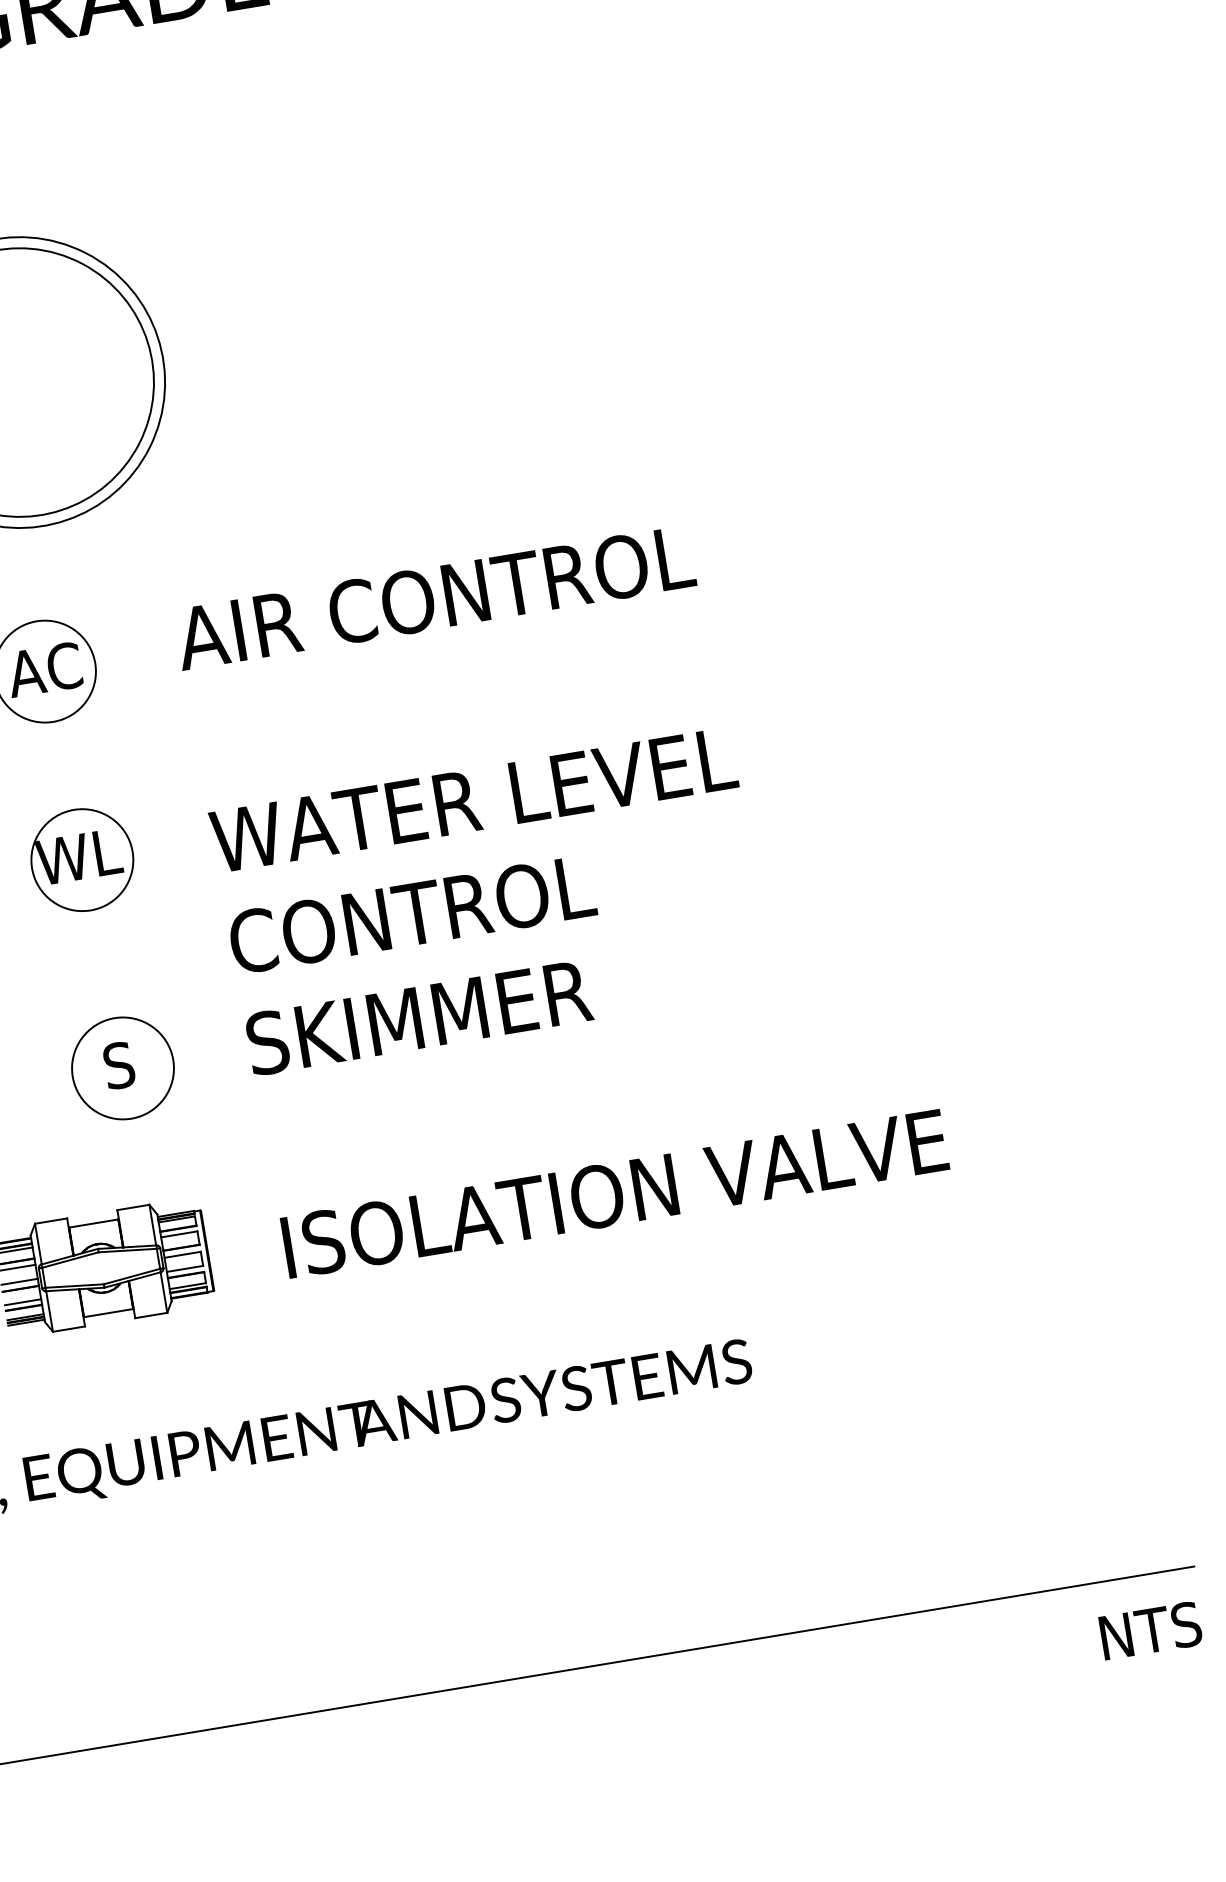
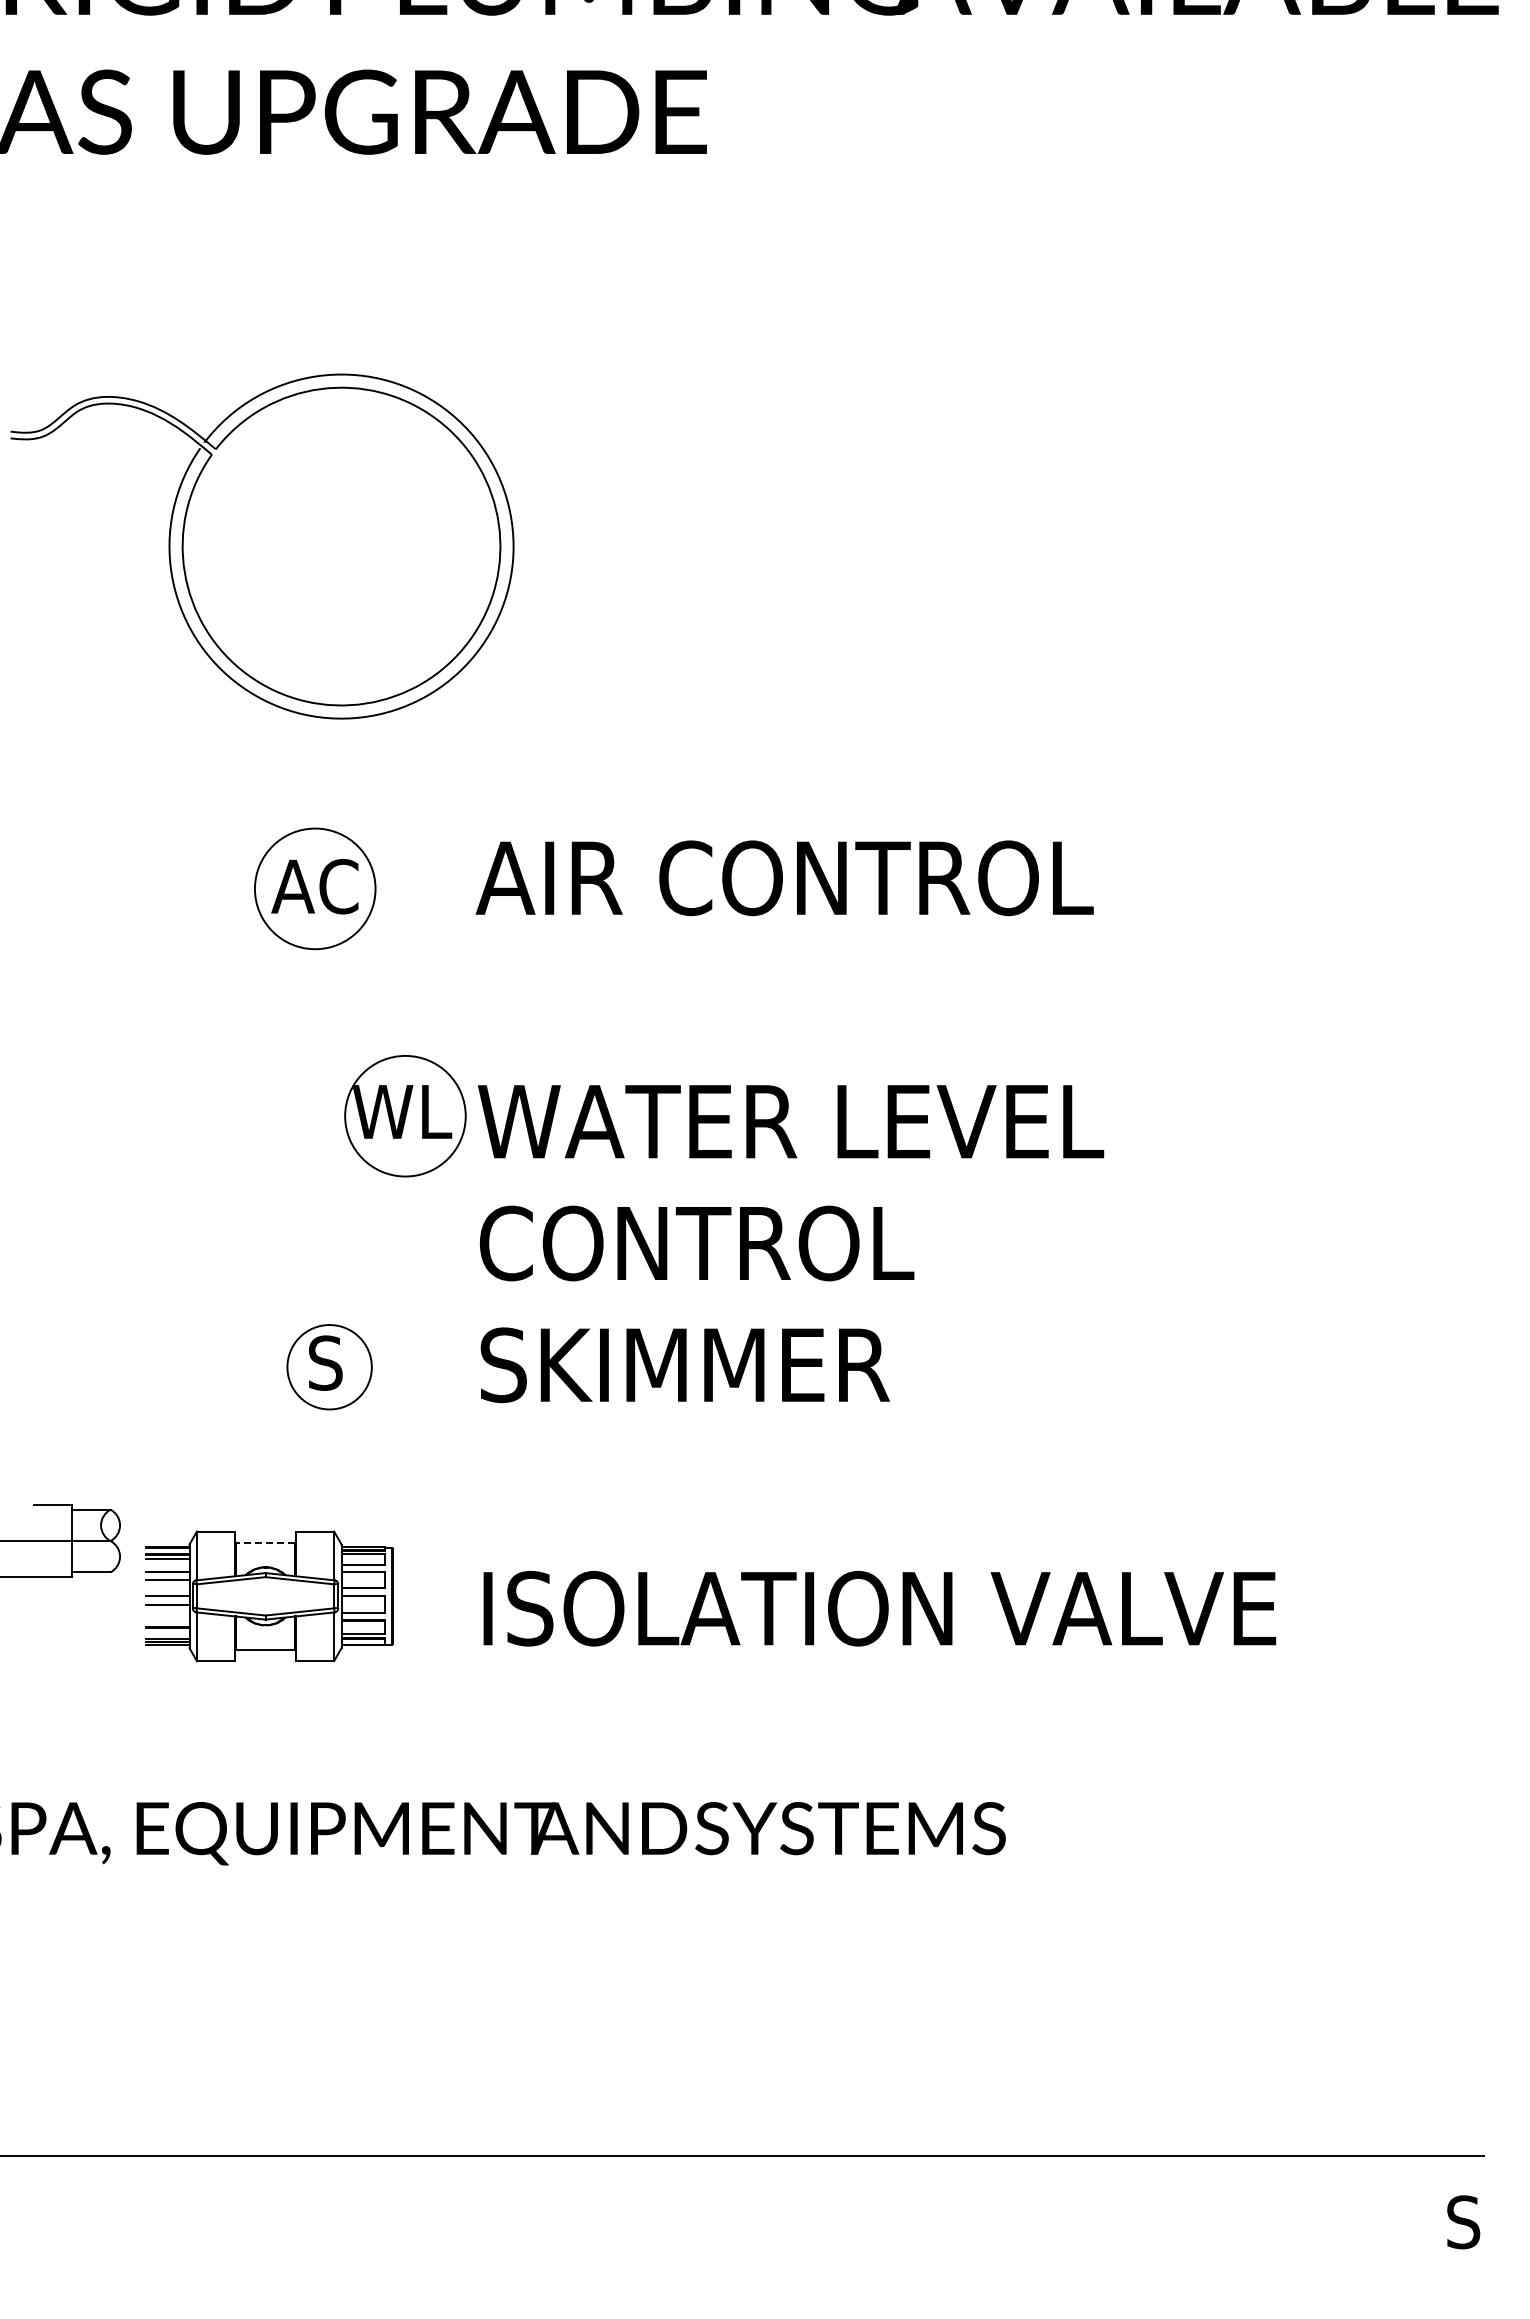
part: (82, 860) -> (405, 1116), moved
circle: (122, 1067) -> (329, 1366), size x0.7
line: (93, 1223) -> (265, 1542), solid -> dashed
line: (22, 1301) -> (167, 1620), removed
text: (1135, 1633) -> (1402, 2222), NTS -> S

